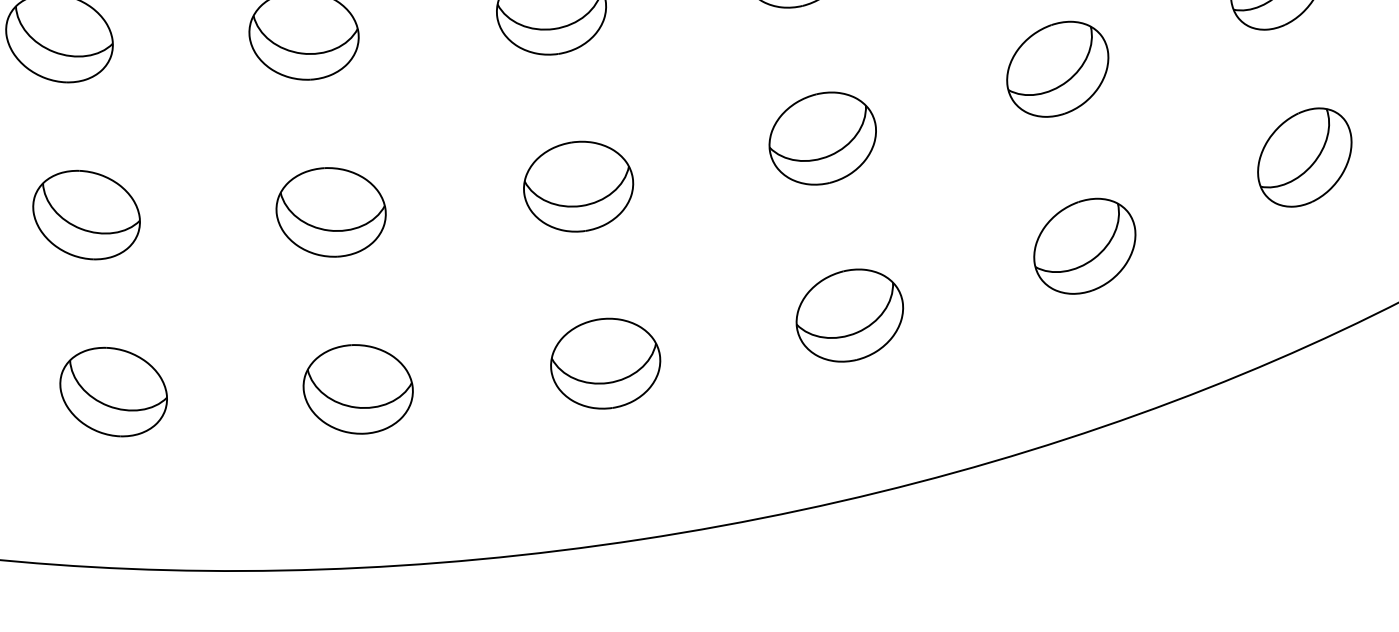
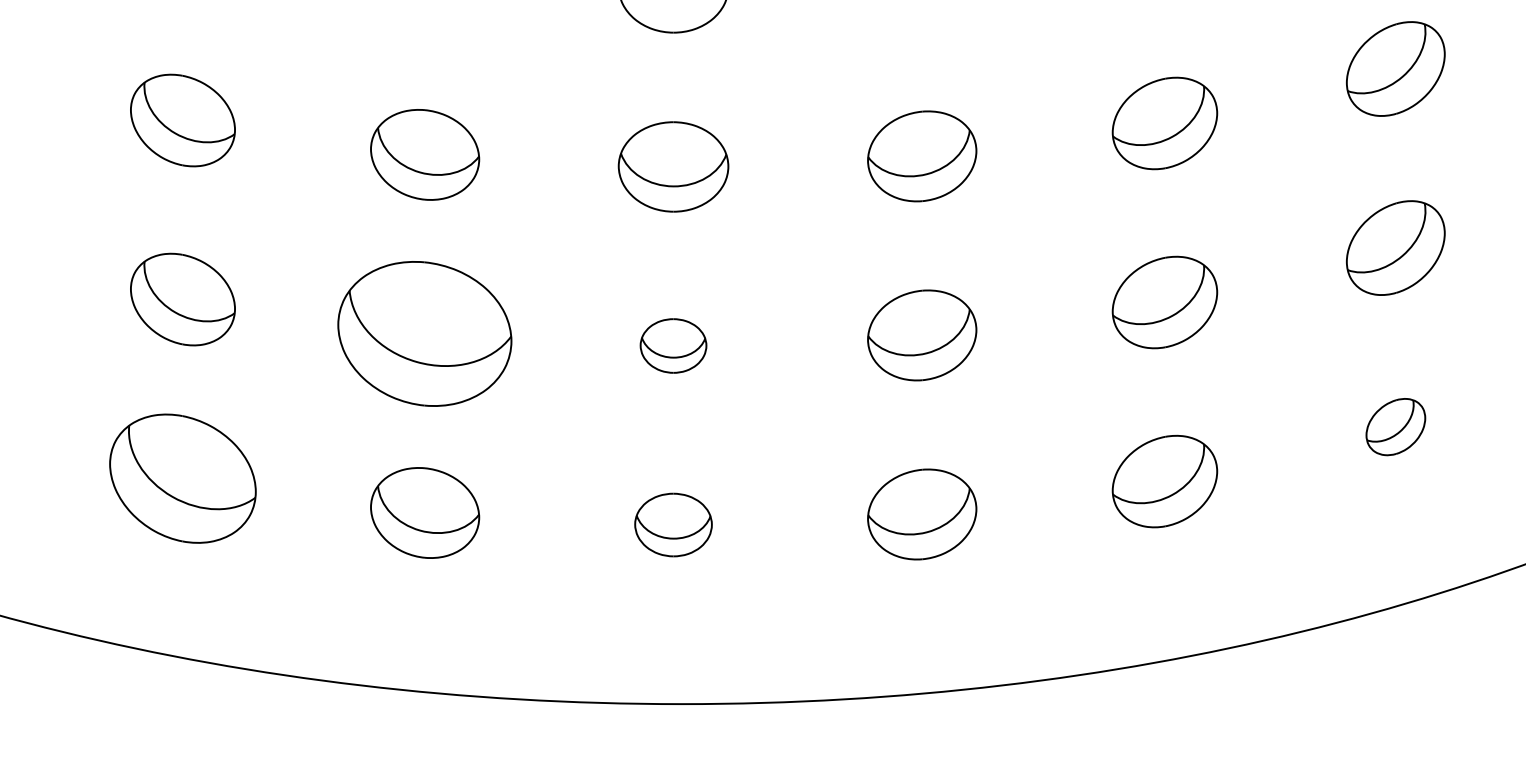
part: (1304, 157) -> (1395, 426), size x0.6
part: (578, 186) -> (673, 345), size x0.6
part: (331, 211) -> (425, 333), size x1.6
part: (605, 363) -> (673, 524), size x0.7
part: (113, 391) -> (182, 478), size x1.4

